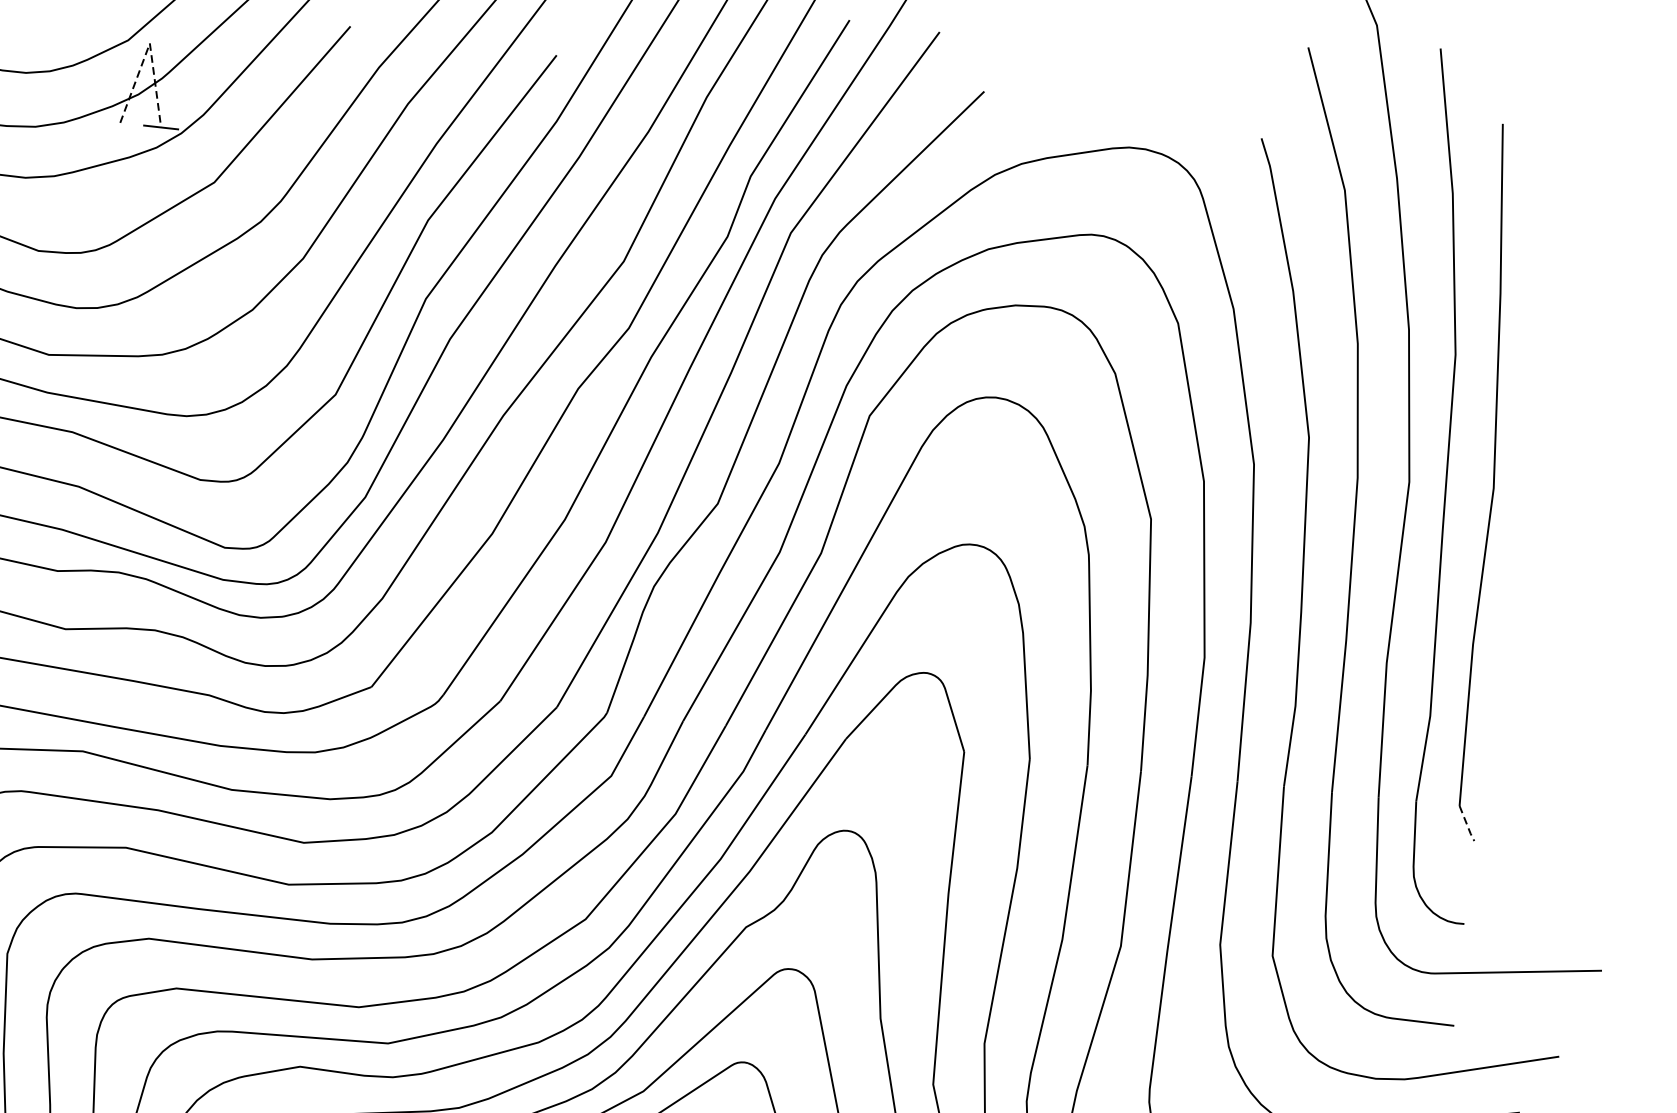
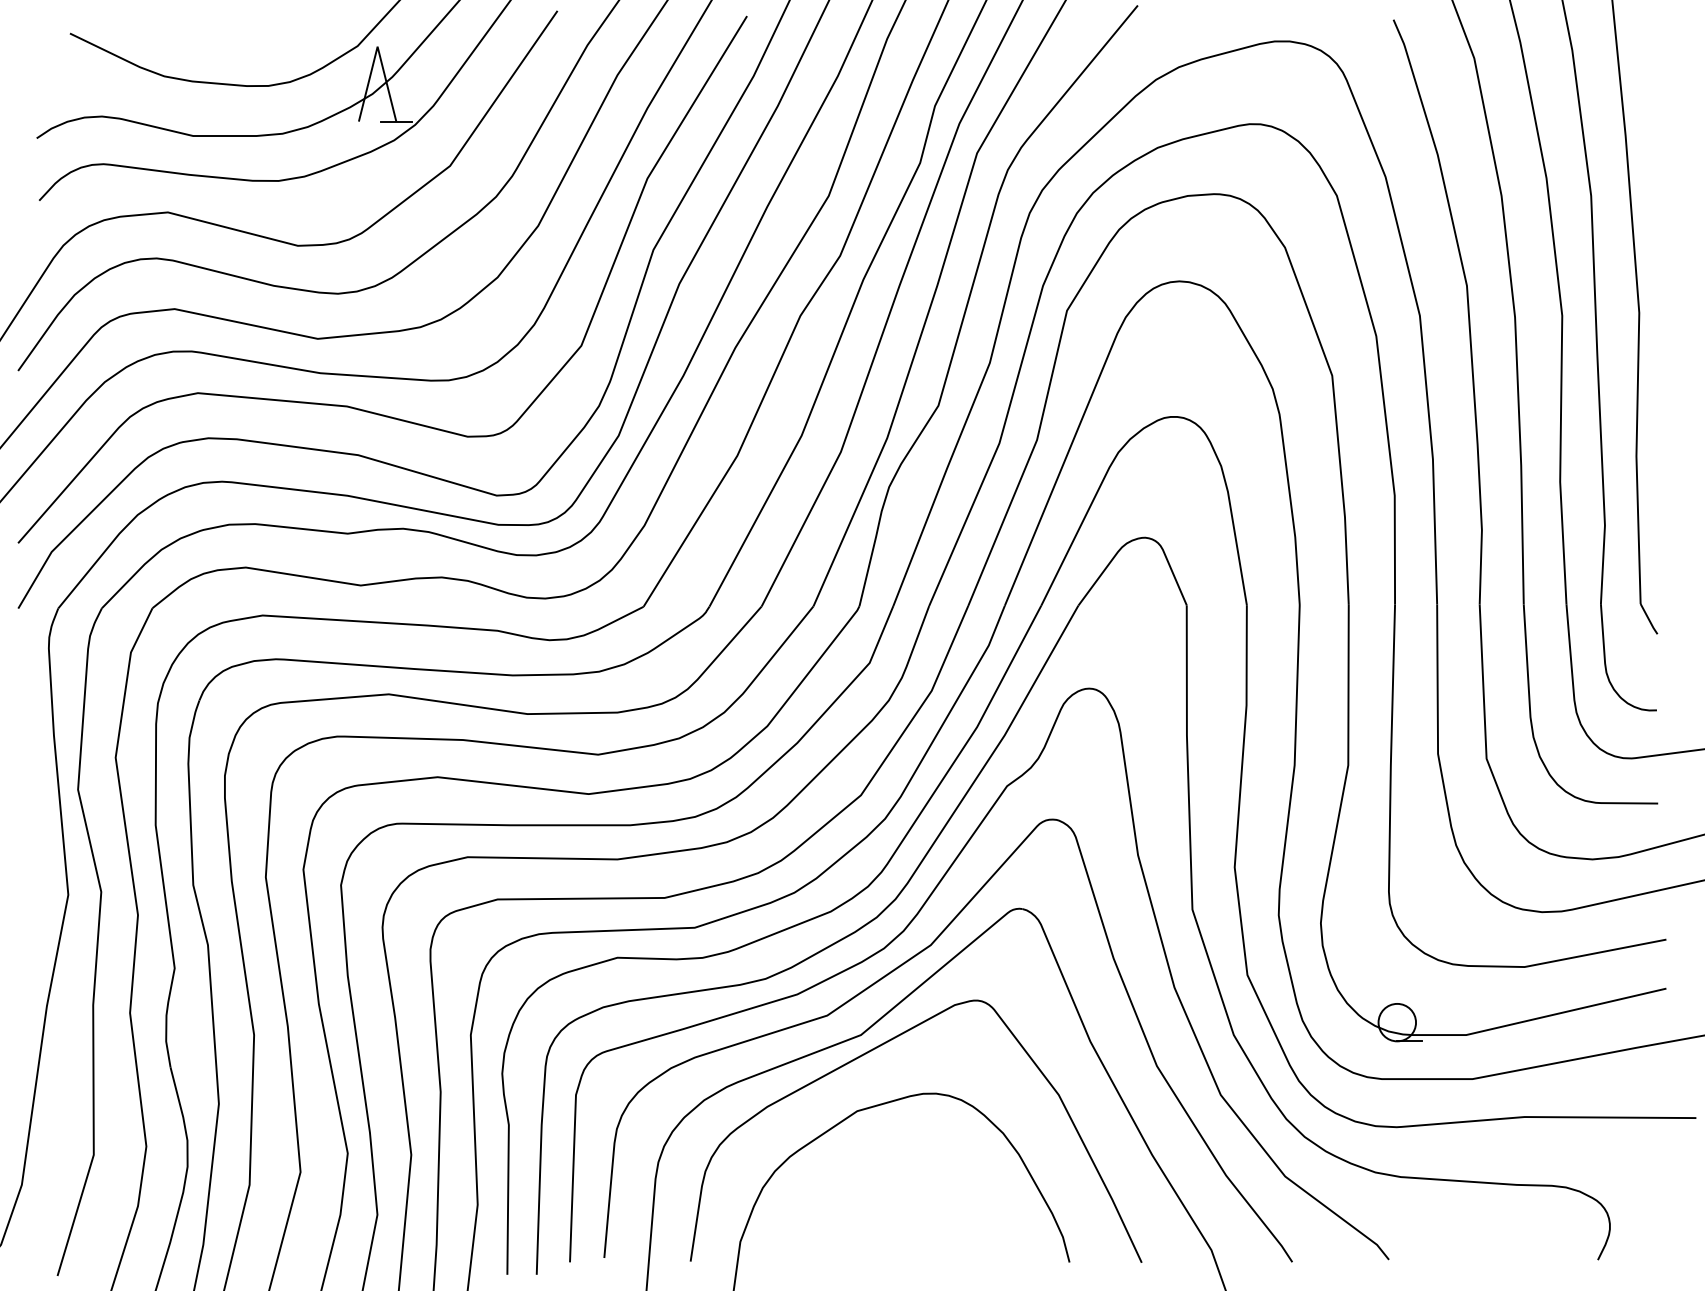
line: (149, 43) -> (377, 46), dashed -> solid
line: (1467, 825) -> (1649, 620), dashed -> solid

